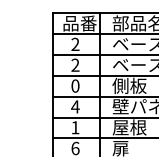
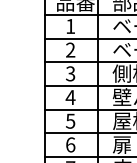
text: (75, 43) -> (70, 25), 2 -> 1
text: (75, 85) -> (70, 73), 0 -> 3
text: (75, 127) -> (70, 120), 1 -> 5

